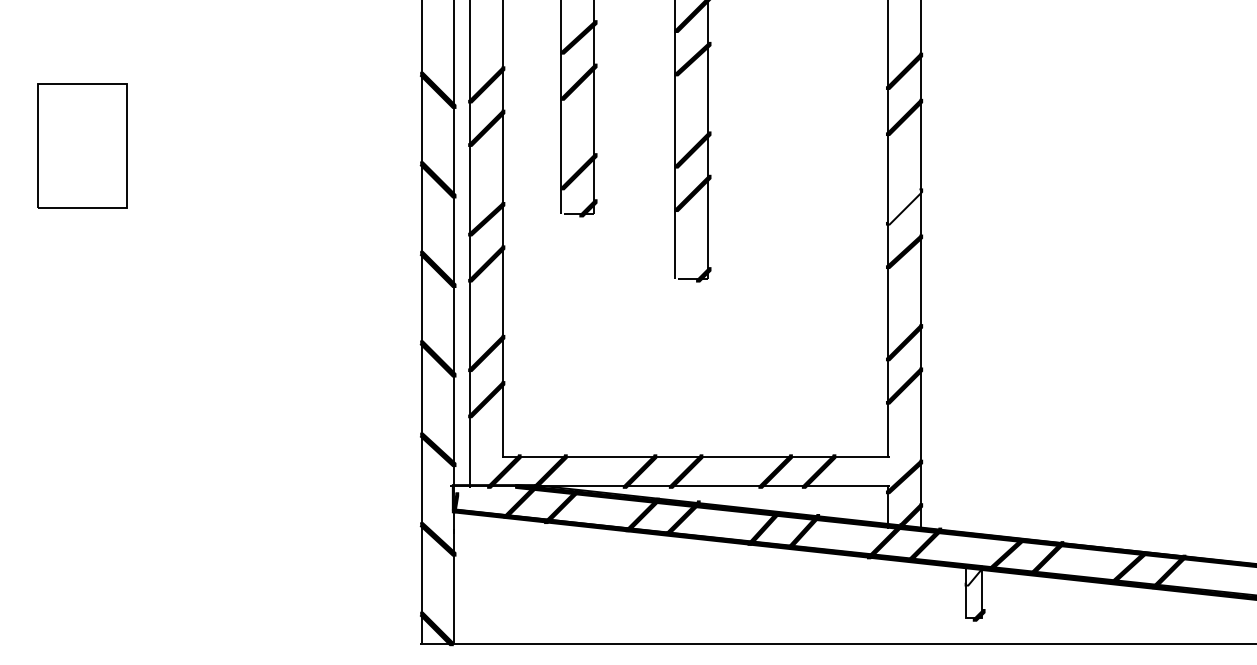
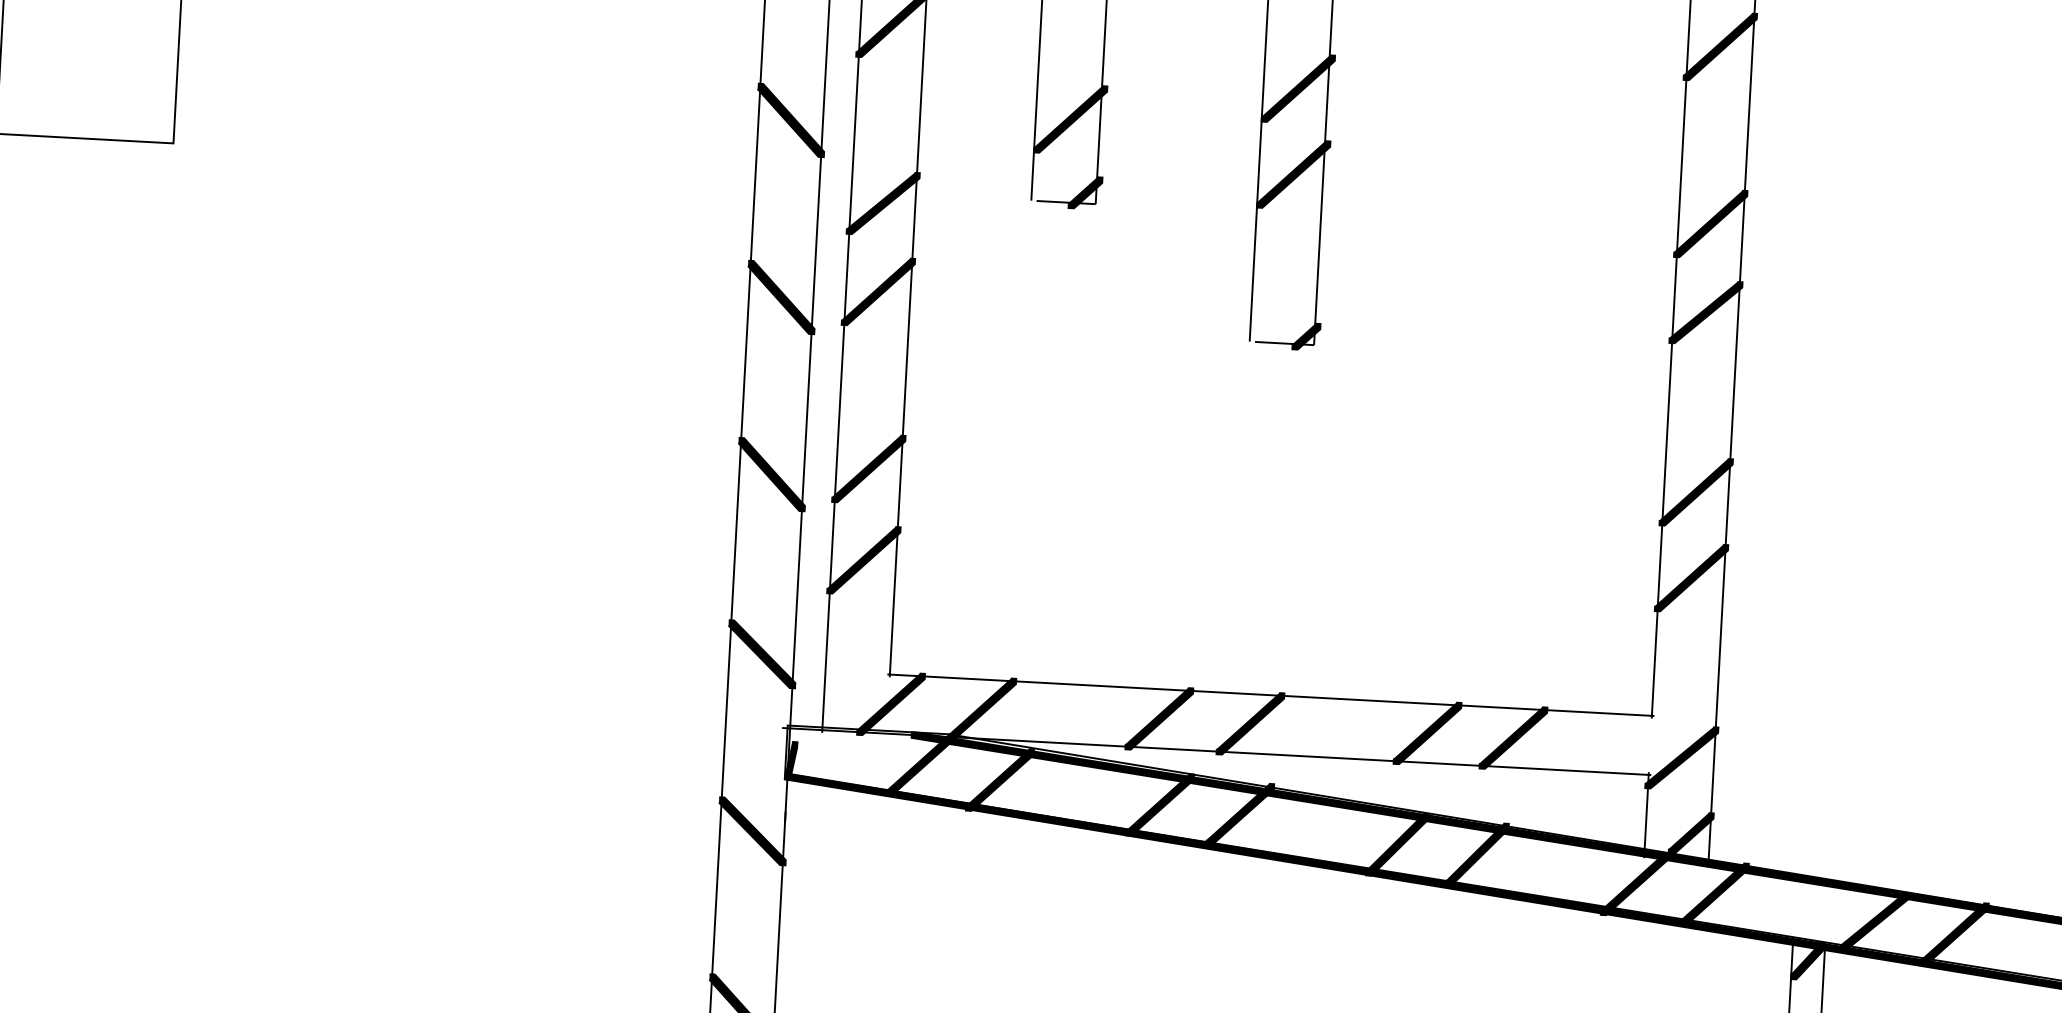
fill: (904, 206) -> (1710, 223), added
fill: (973, 575) -> (1807, 960), added

